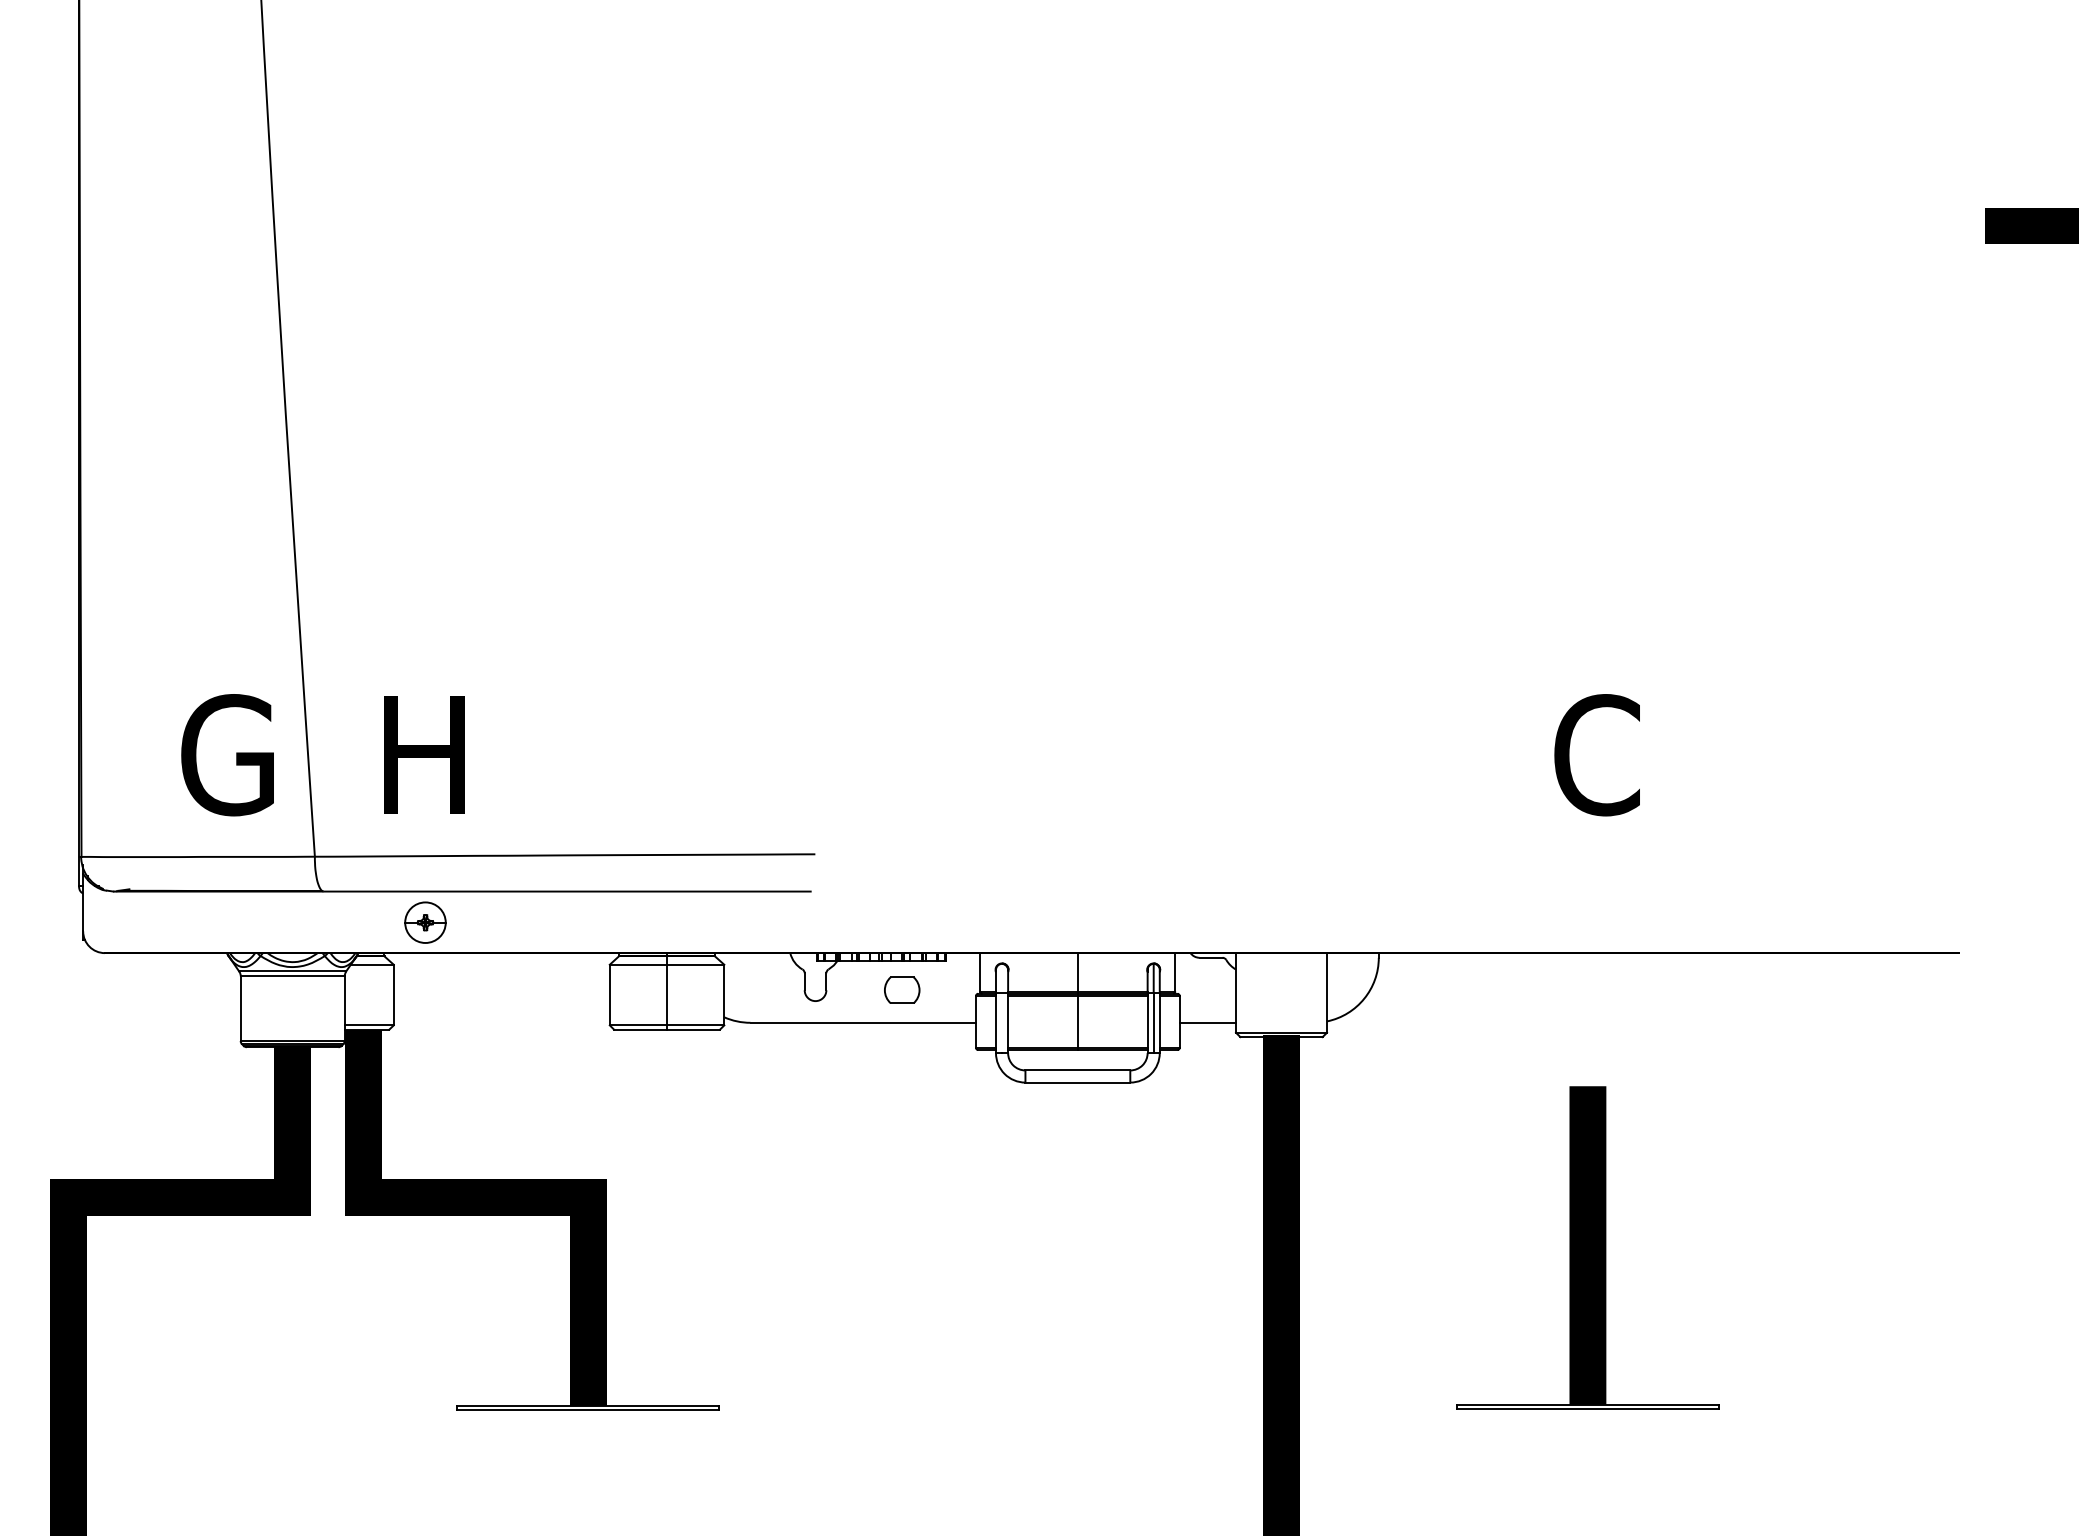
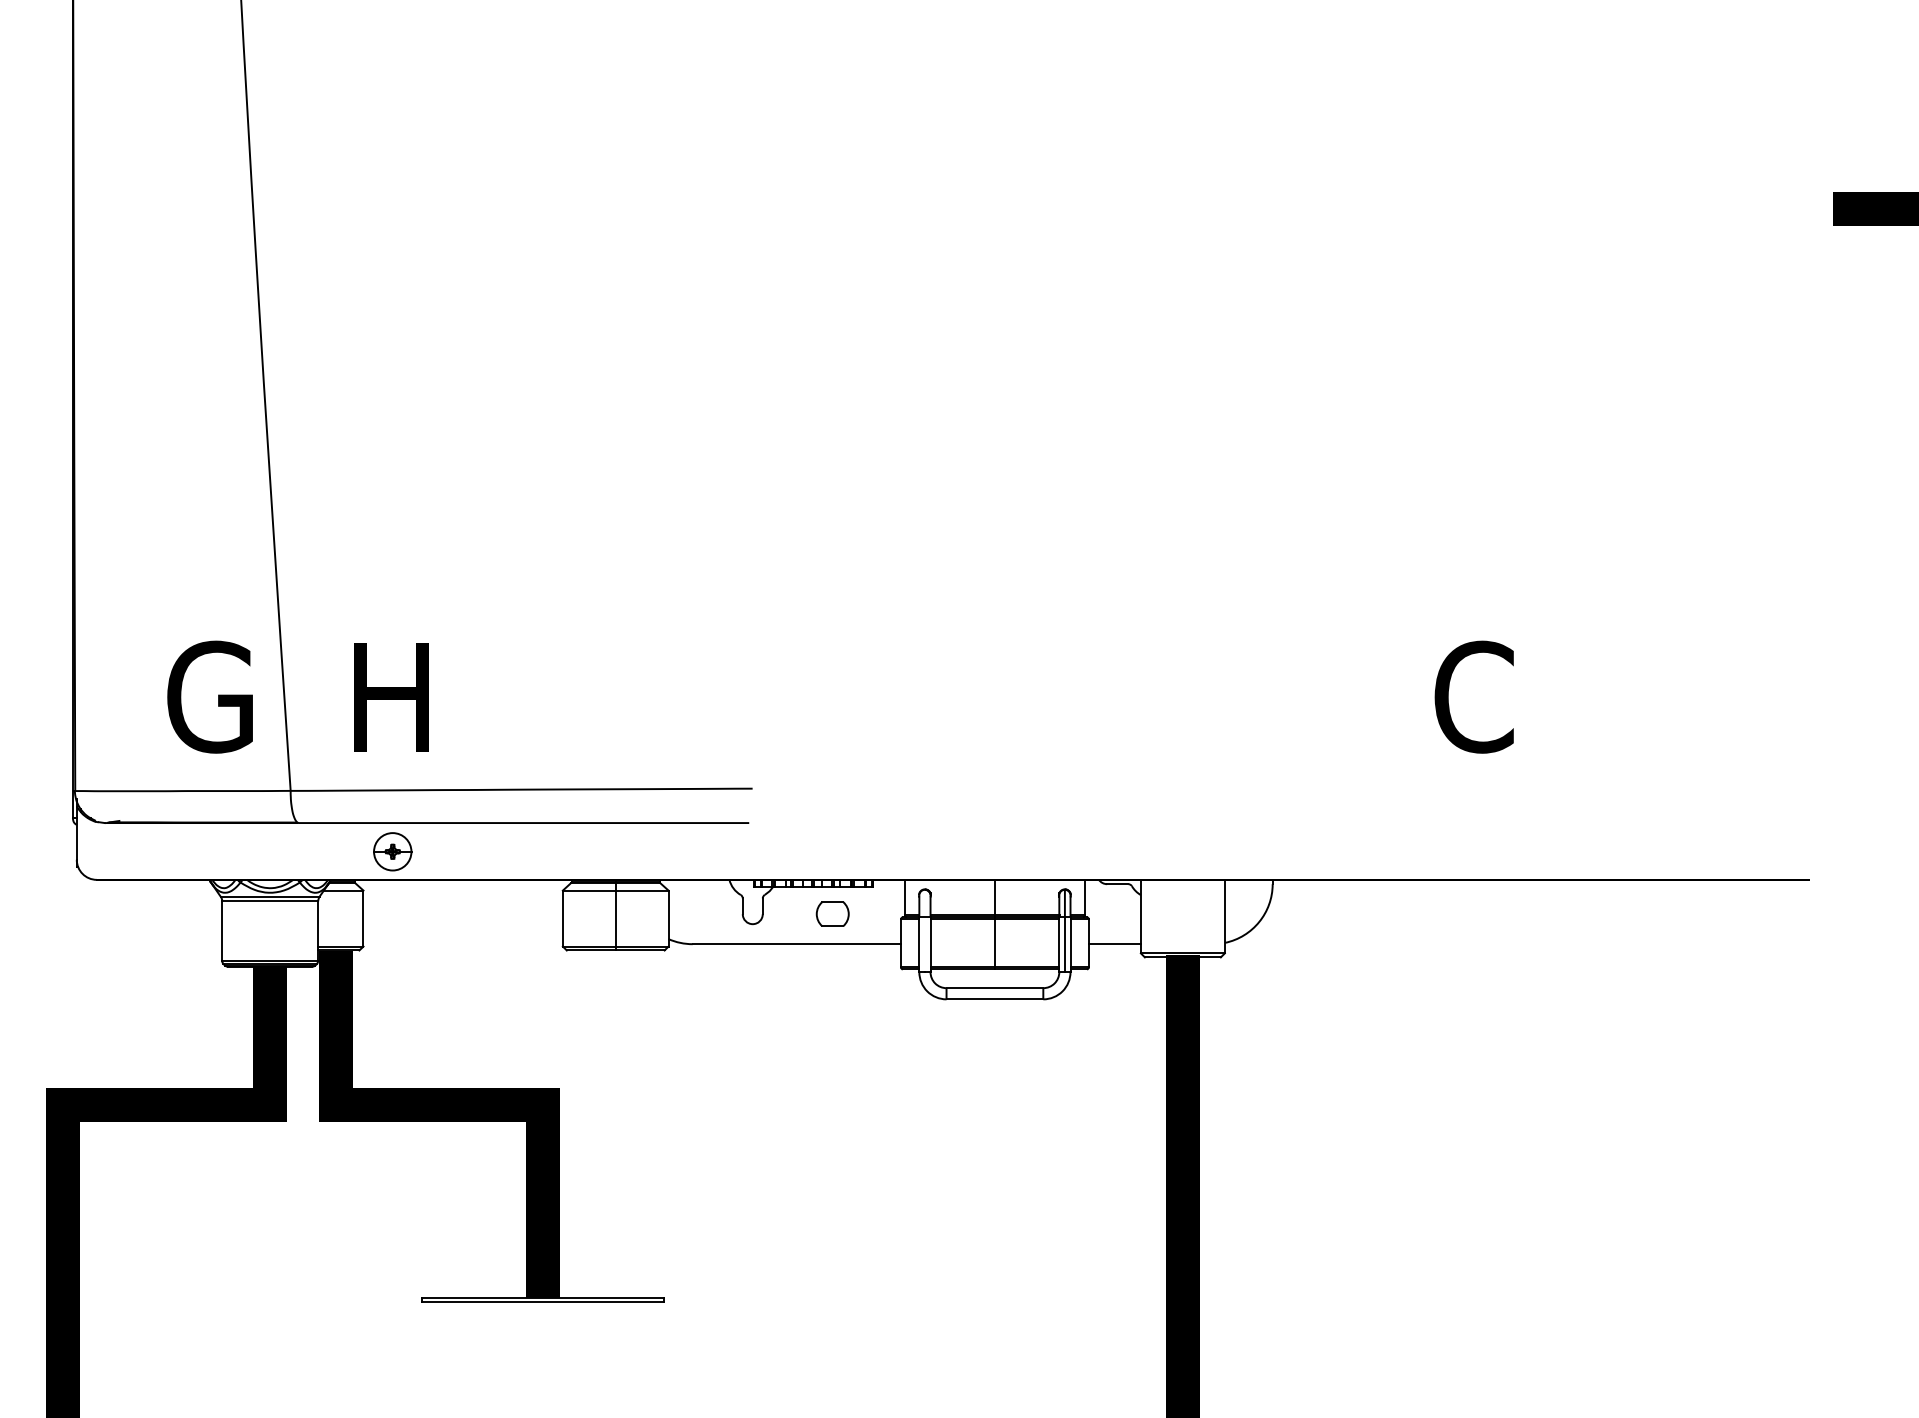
part: (1587, 1247) -> (1465, 1151), removed

